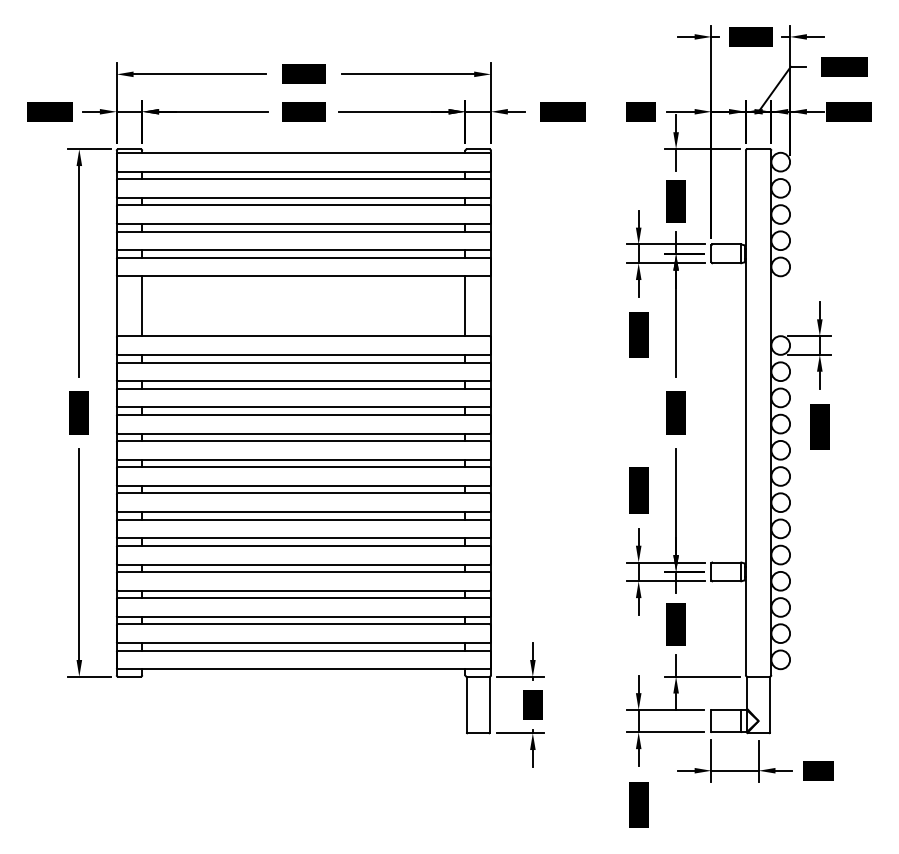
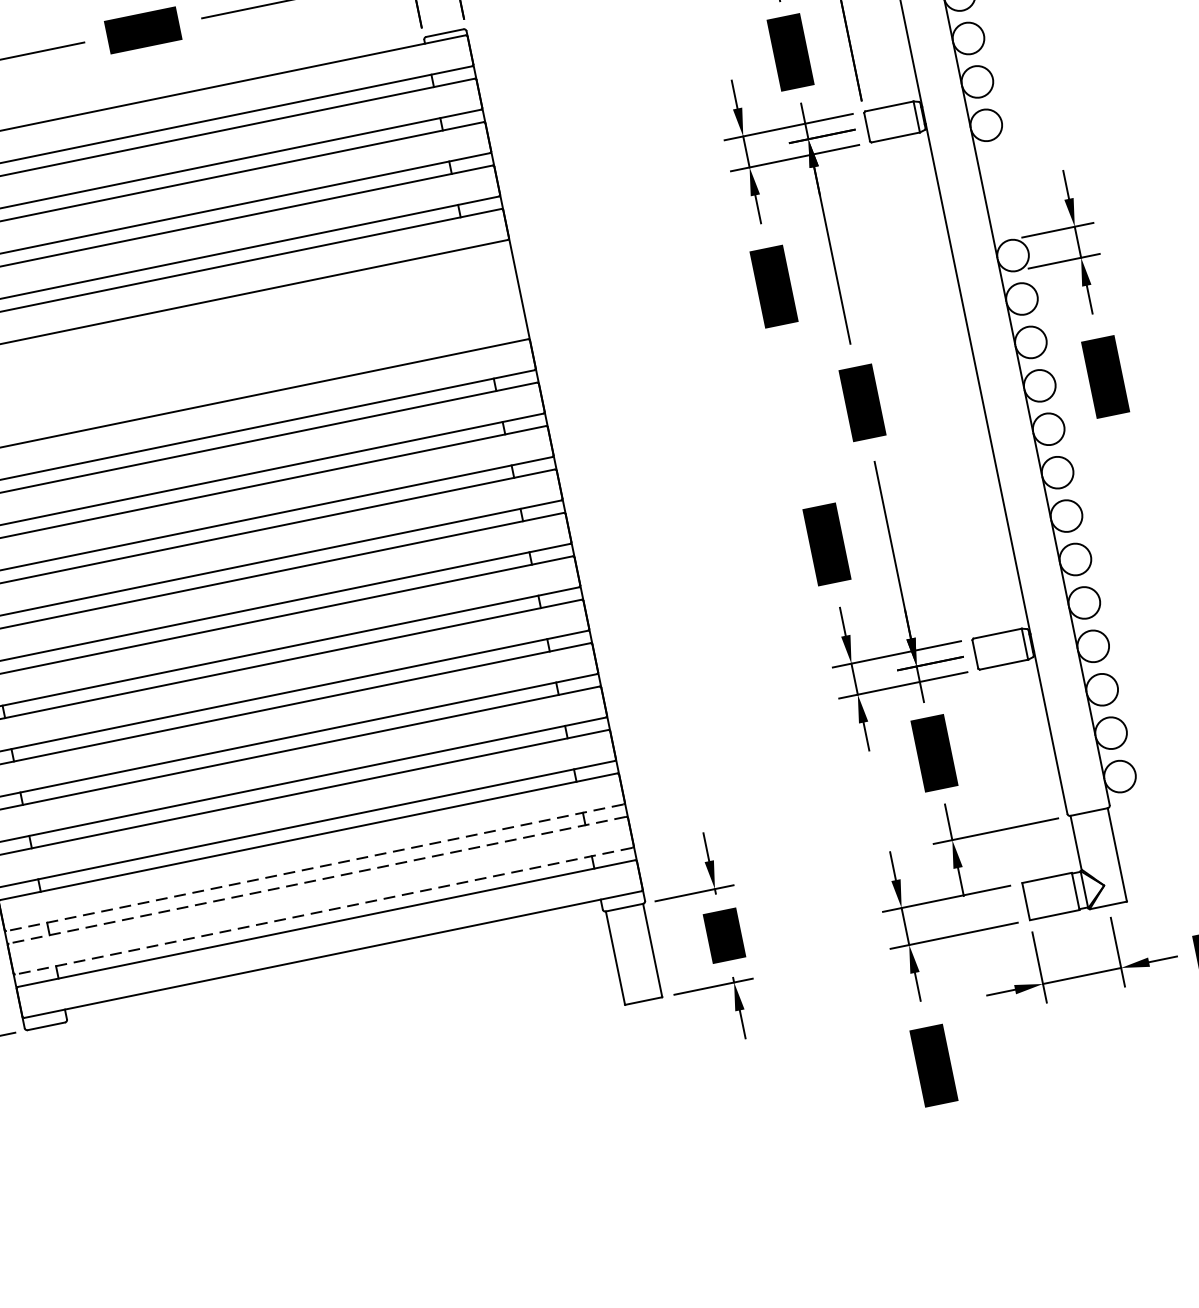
line: (465, 306) -> (477, 298), removed
line: (303, 616) -> (314, 867), solid -> dashed
line: (303, 624) -> (316, 880), solid -> dashed
line: (303, 643) -> (323, 911), solid -> dashed

